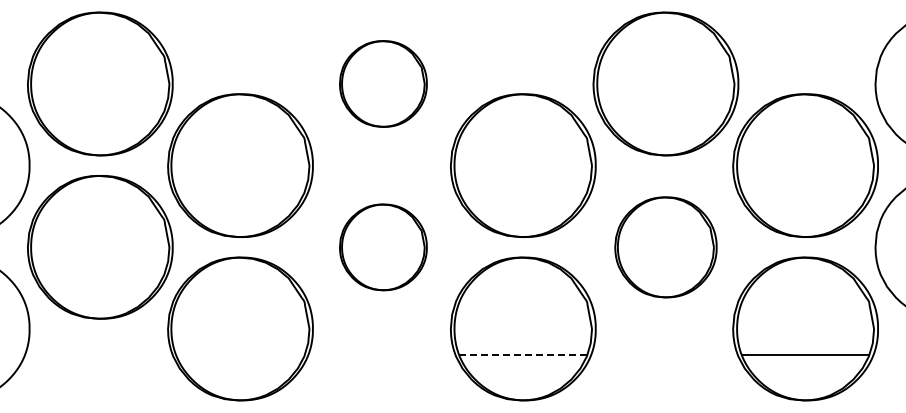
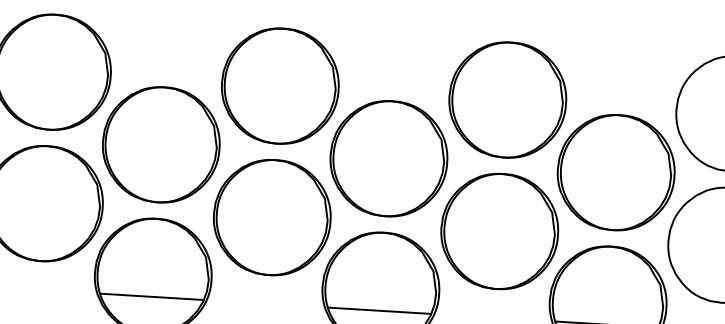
part: (383, 83) -> (280, 85), size x1.67
part: (383, 247) -> (272, 217), size x1.67
part: (665, 247) -> (499, 231), size x1.43
line: (240, 354) -> (151, 296), added
line: (523, 354) -> (379, 310), dashed -> solid

